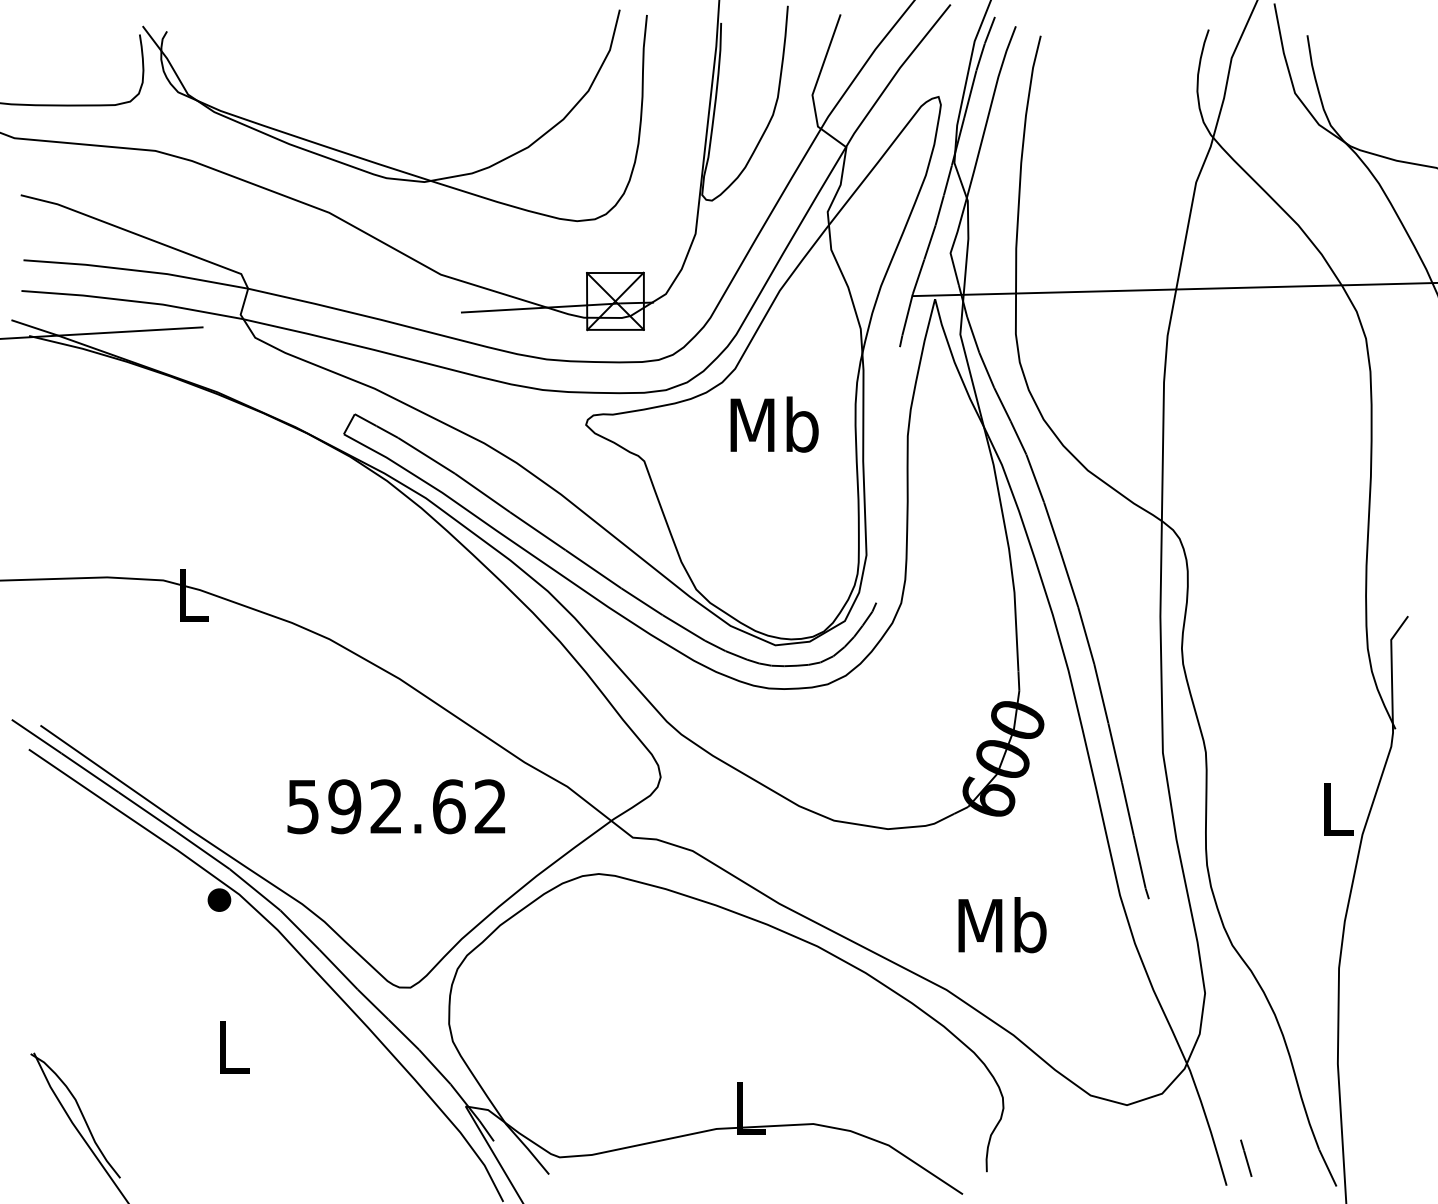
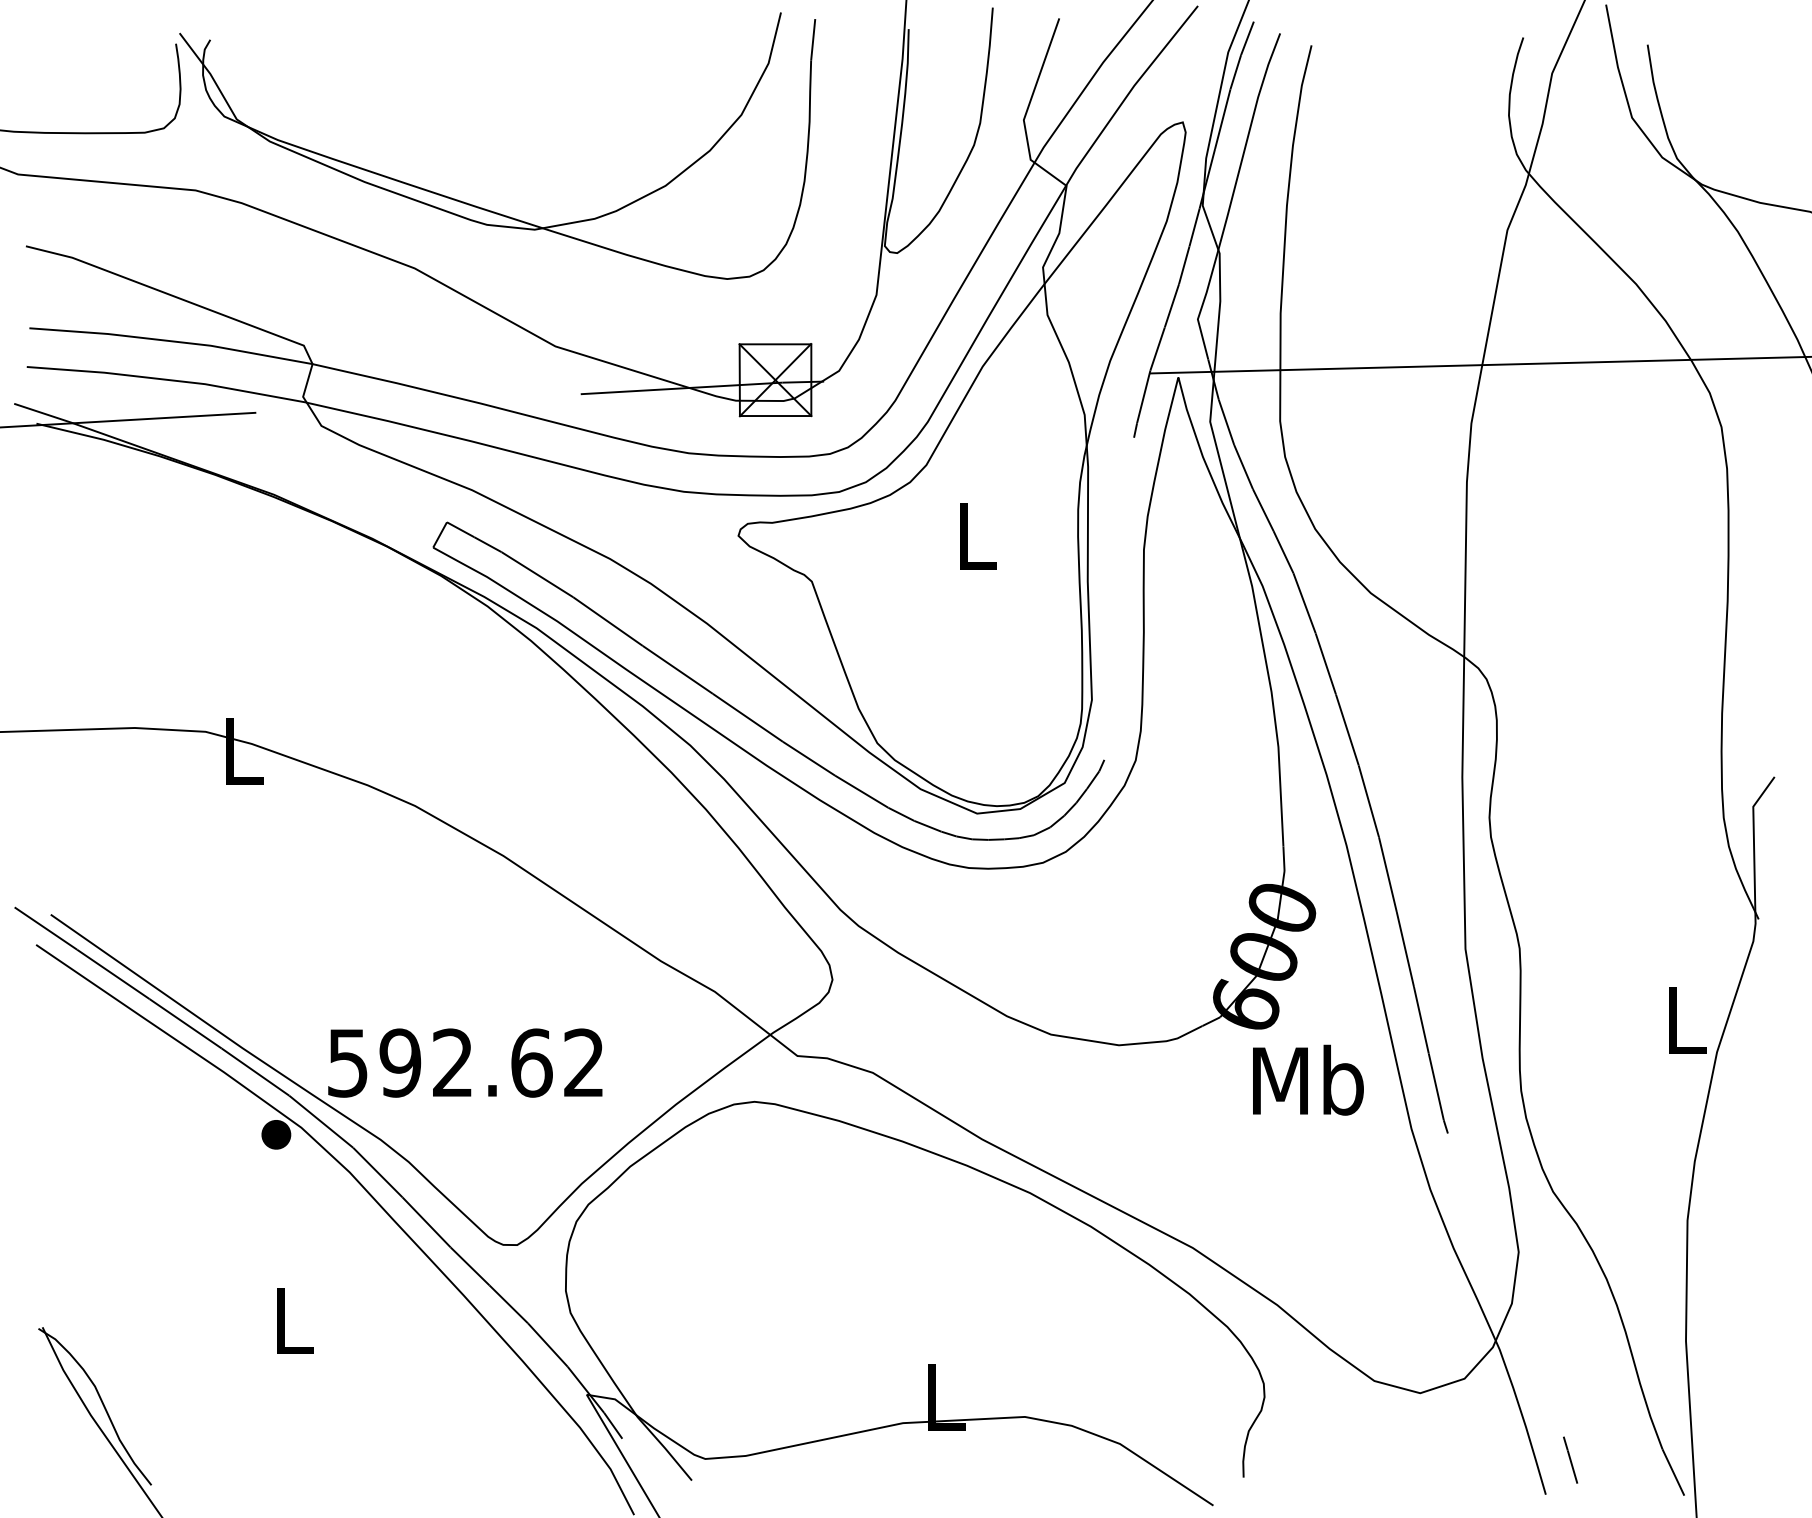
text: (774, 424) -> (975, 535), Mb -> L
text: (396, 806) -> (465, 1062), moved
text: (1002, 924) -> (1308, 1079), moved

